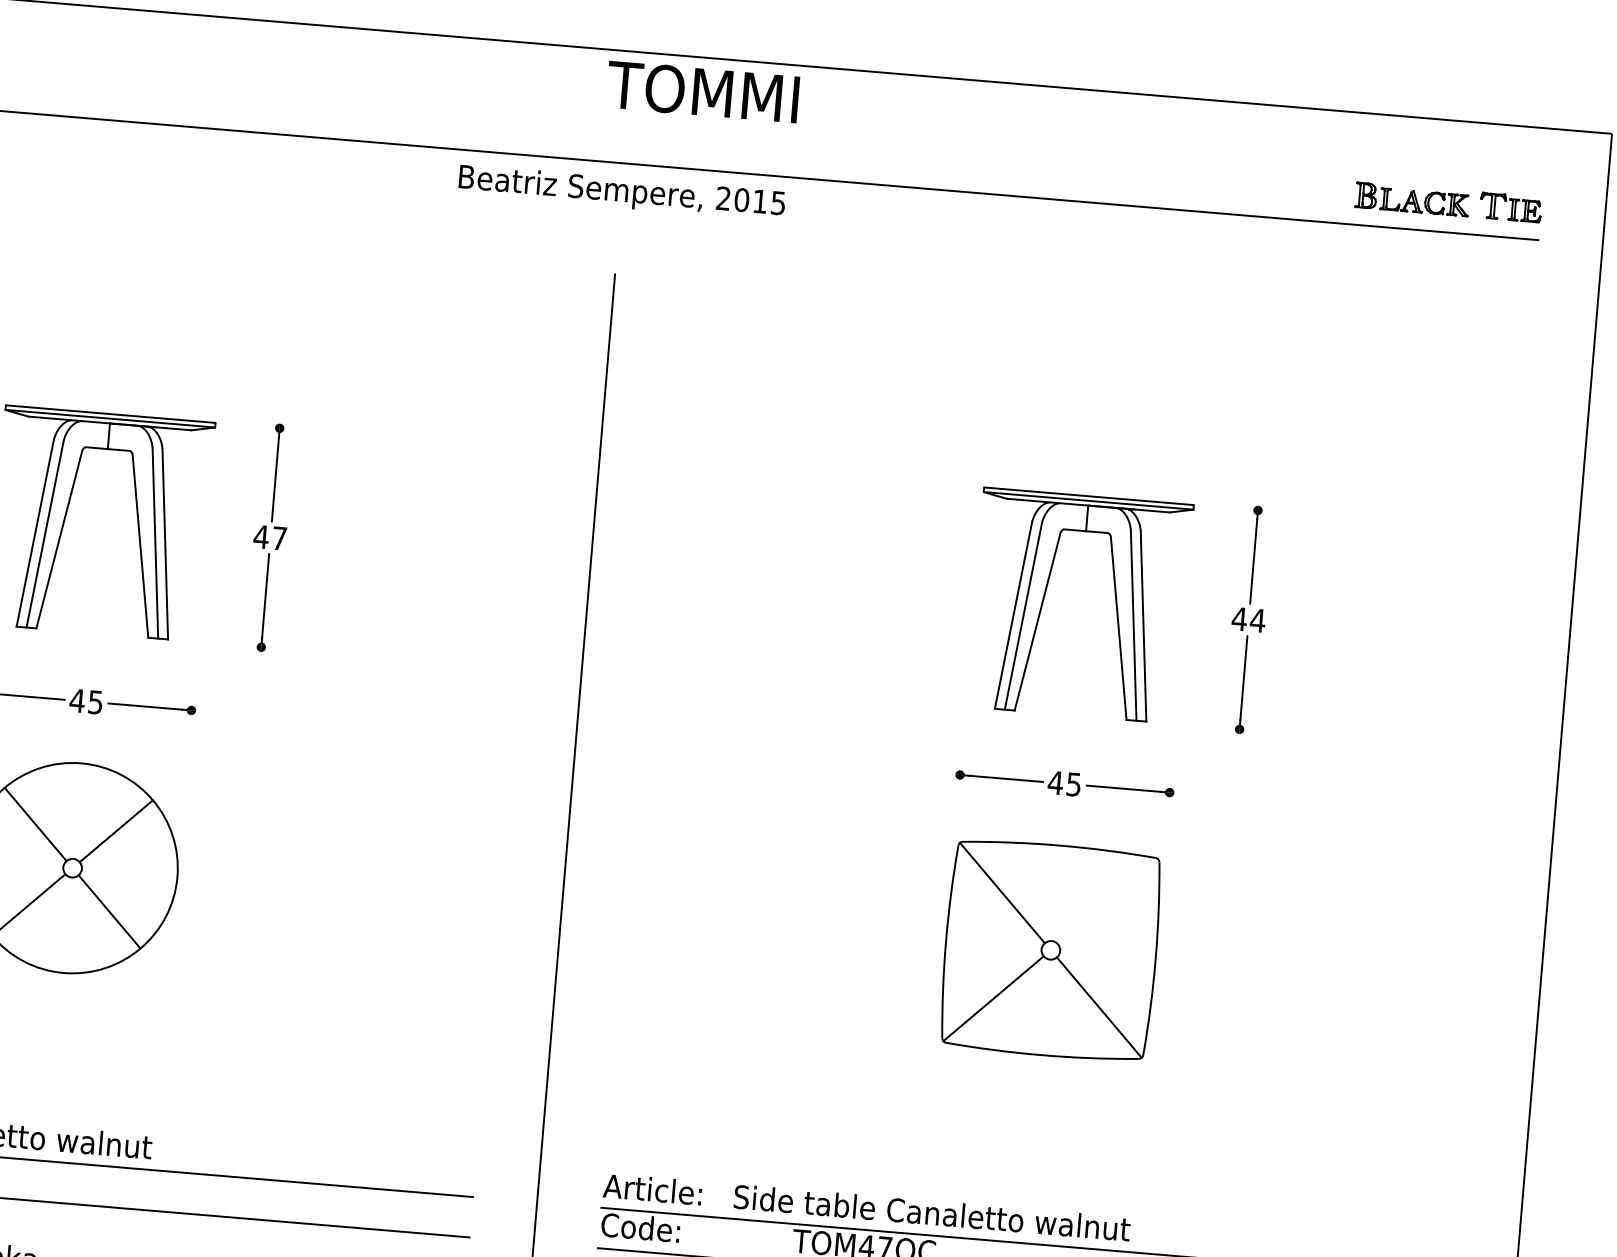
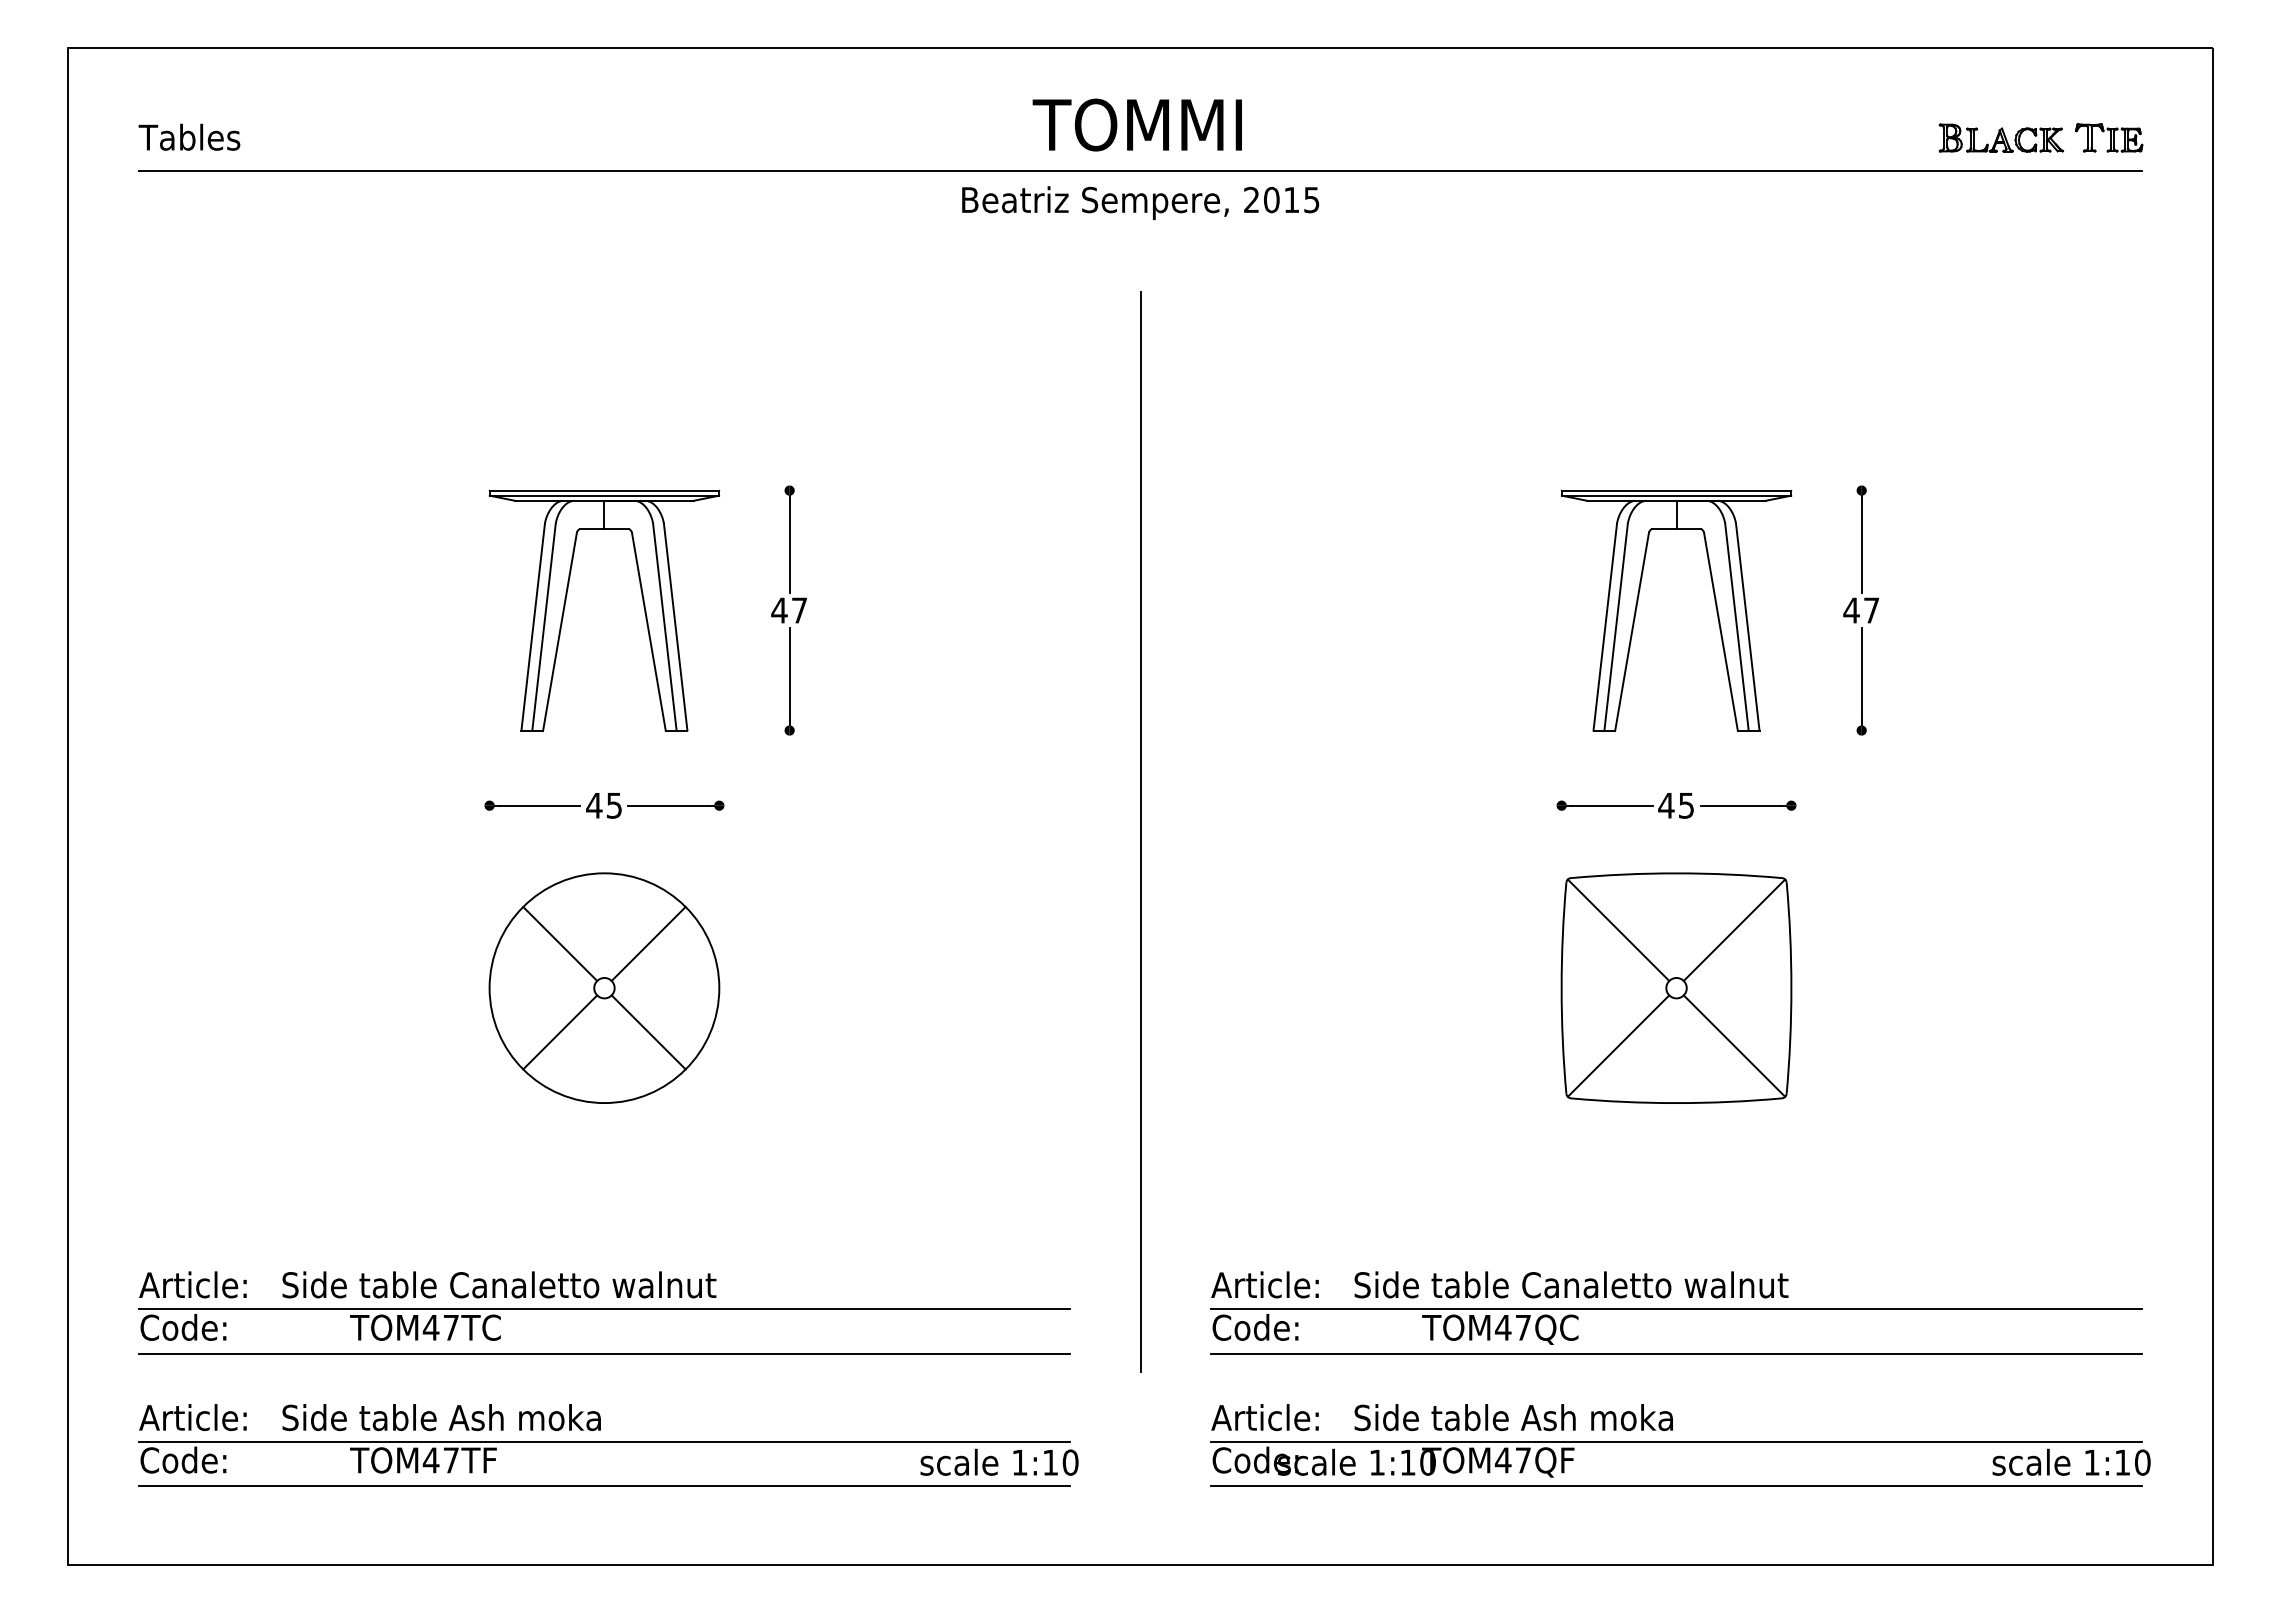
text: (702, 91) -> (1136, 124), moved
text: (1257, 620) -> (1871, 610), 44 -> 47
line: (1108, 902) -> (1734, 930), added

